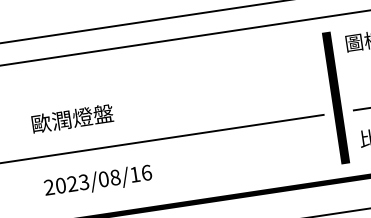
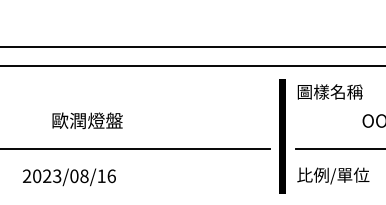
text: (72, 118) -> (87, 120), moved

